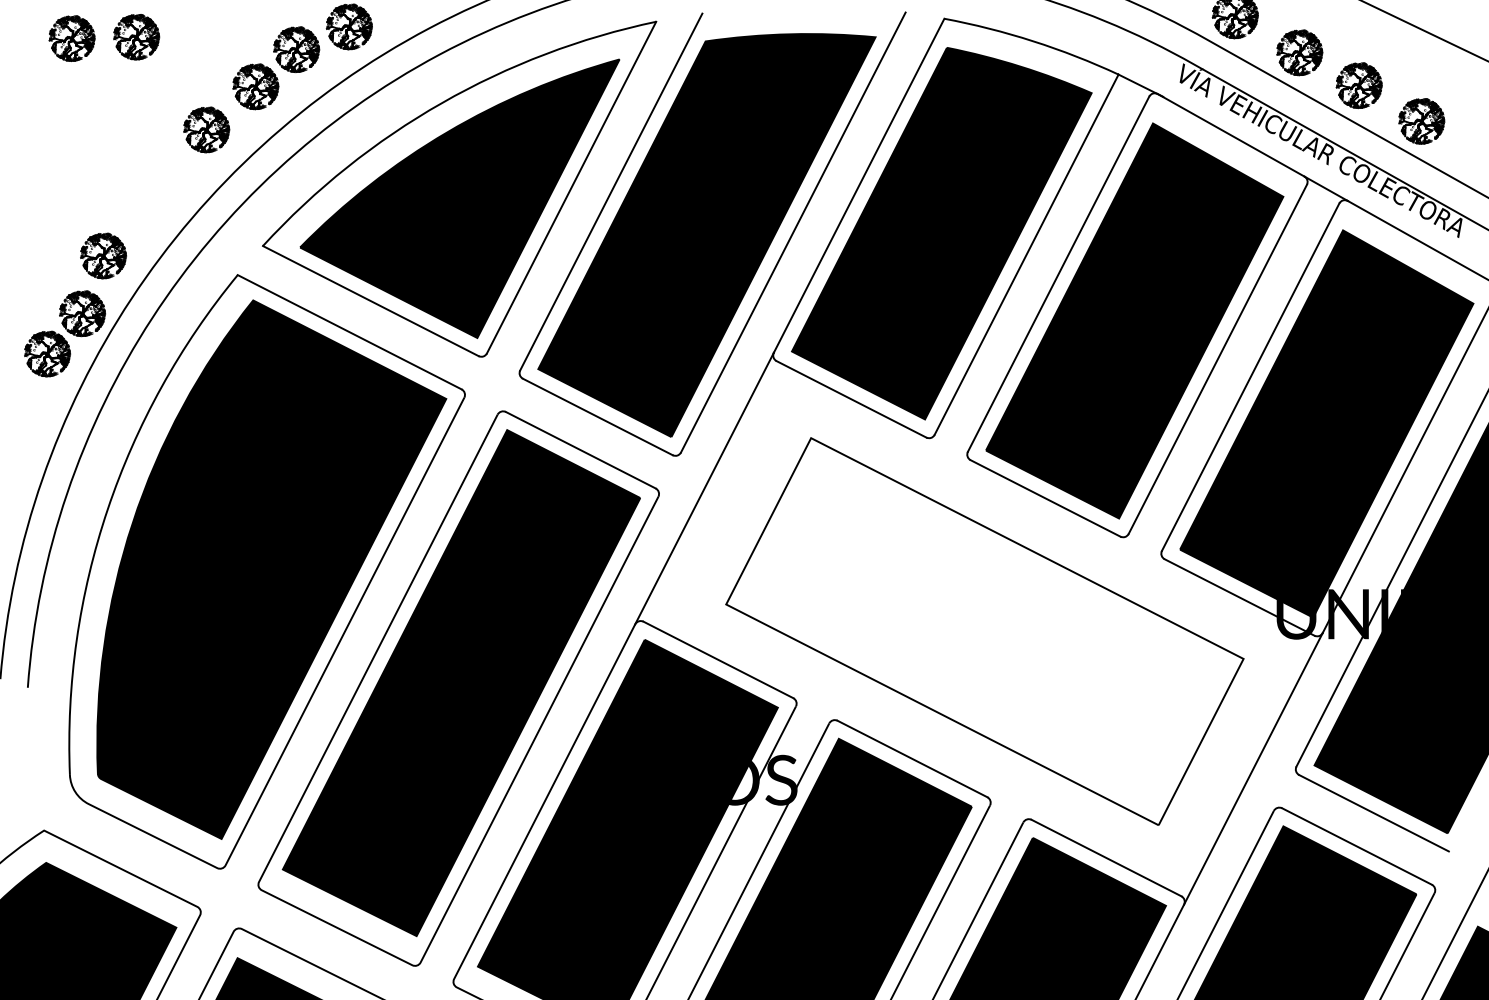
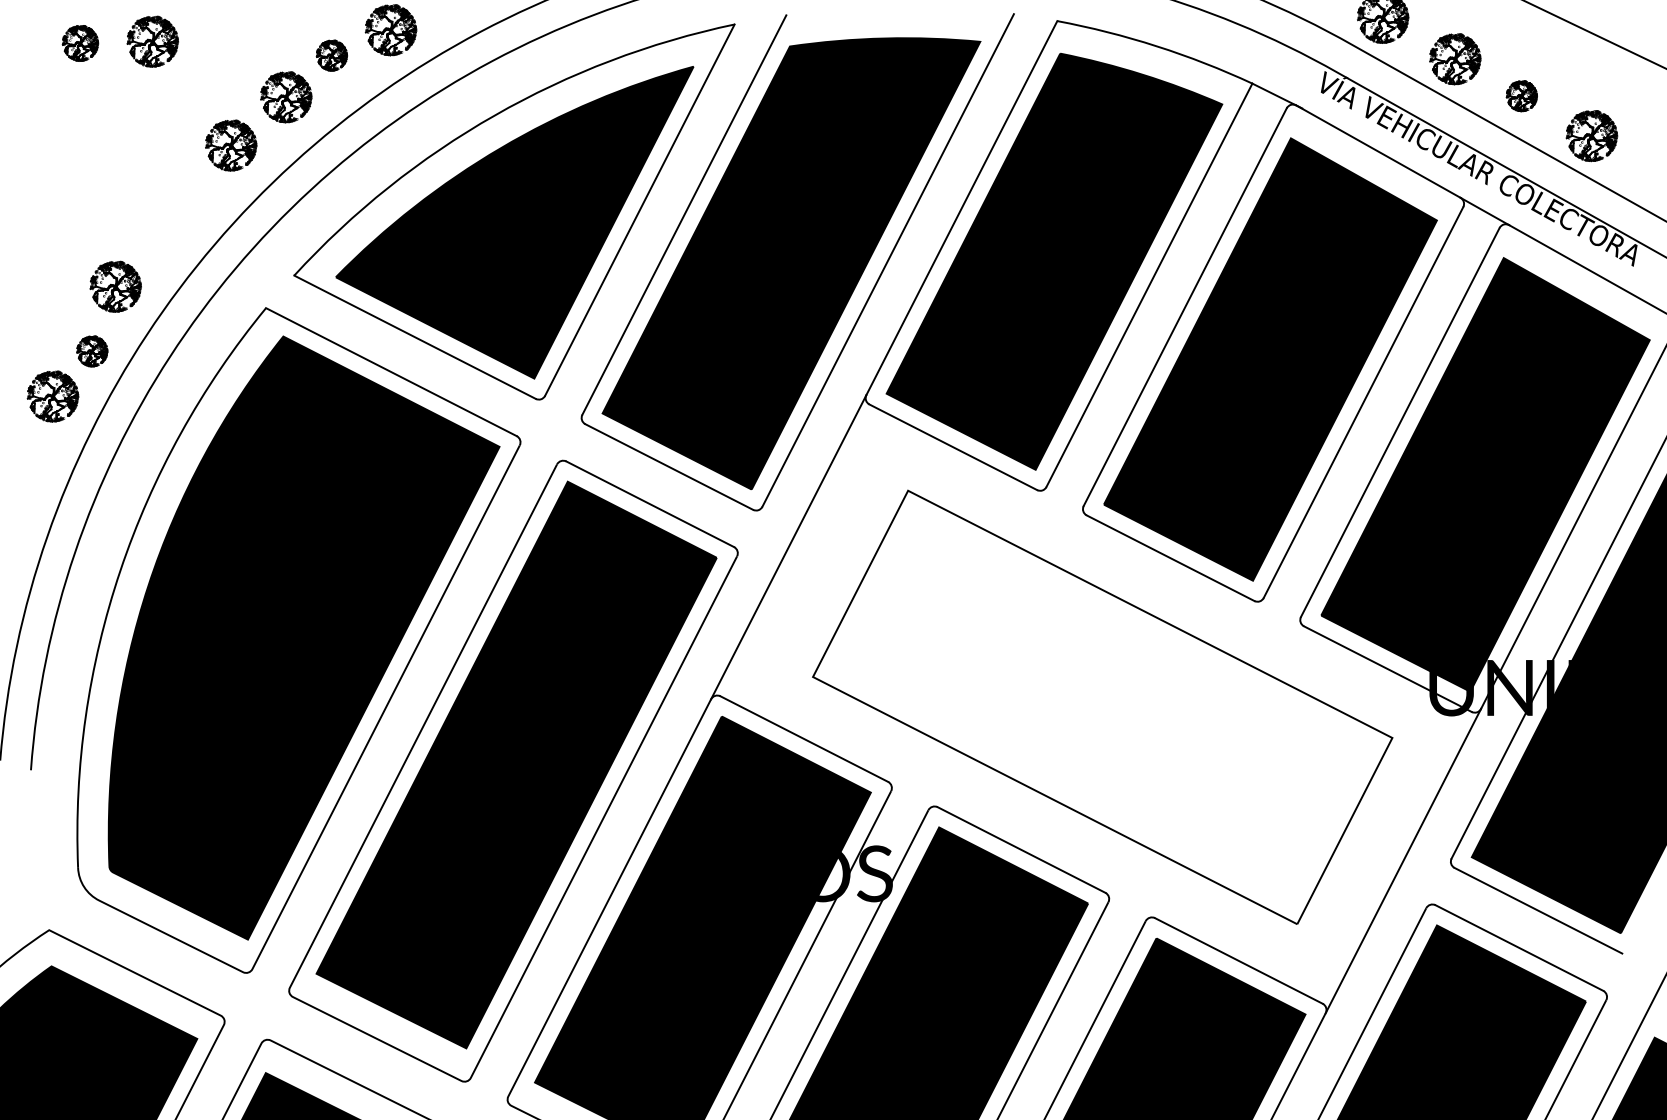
part: (72, 38) -> (80, 43), size x0.7
part: (296, 49) -> (331, 55), size x0.6
part: (1358, 86) -> (1521, 96), size x0.6
part: (82, 313) -> (92, 351), size x0.6

